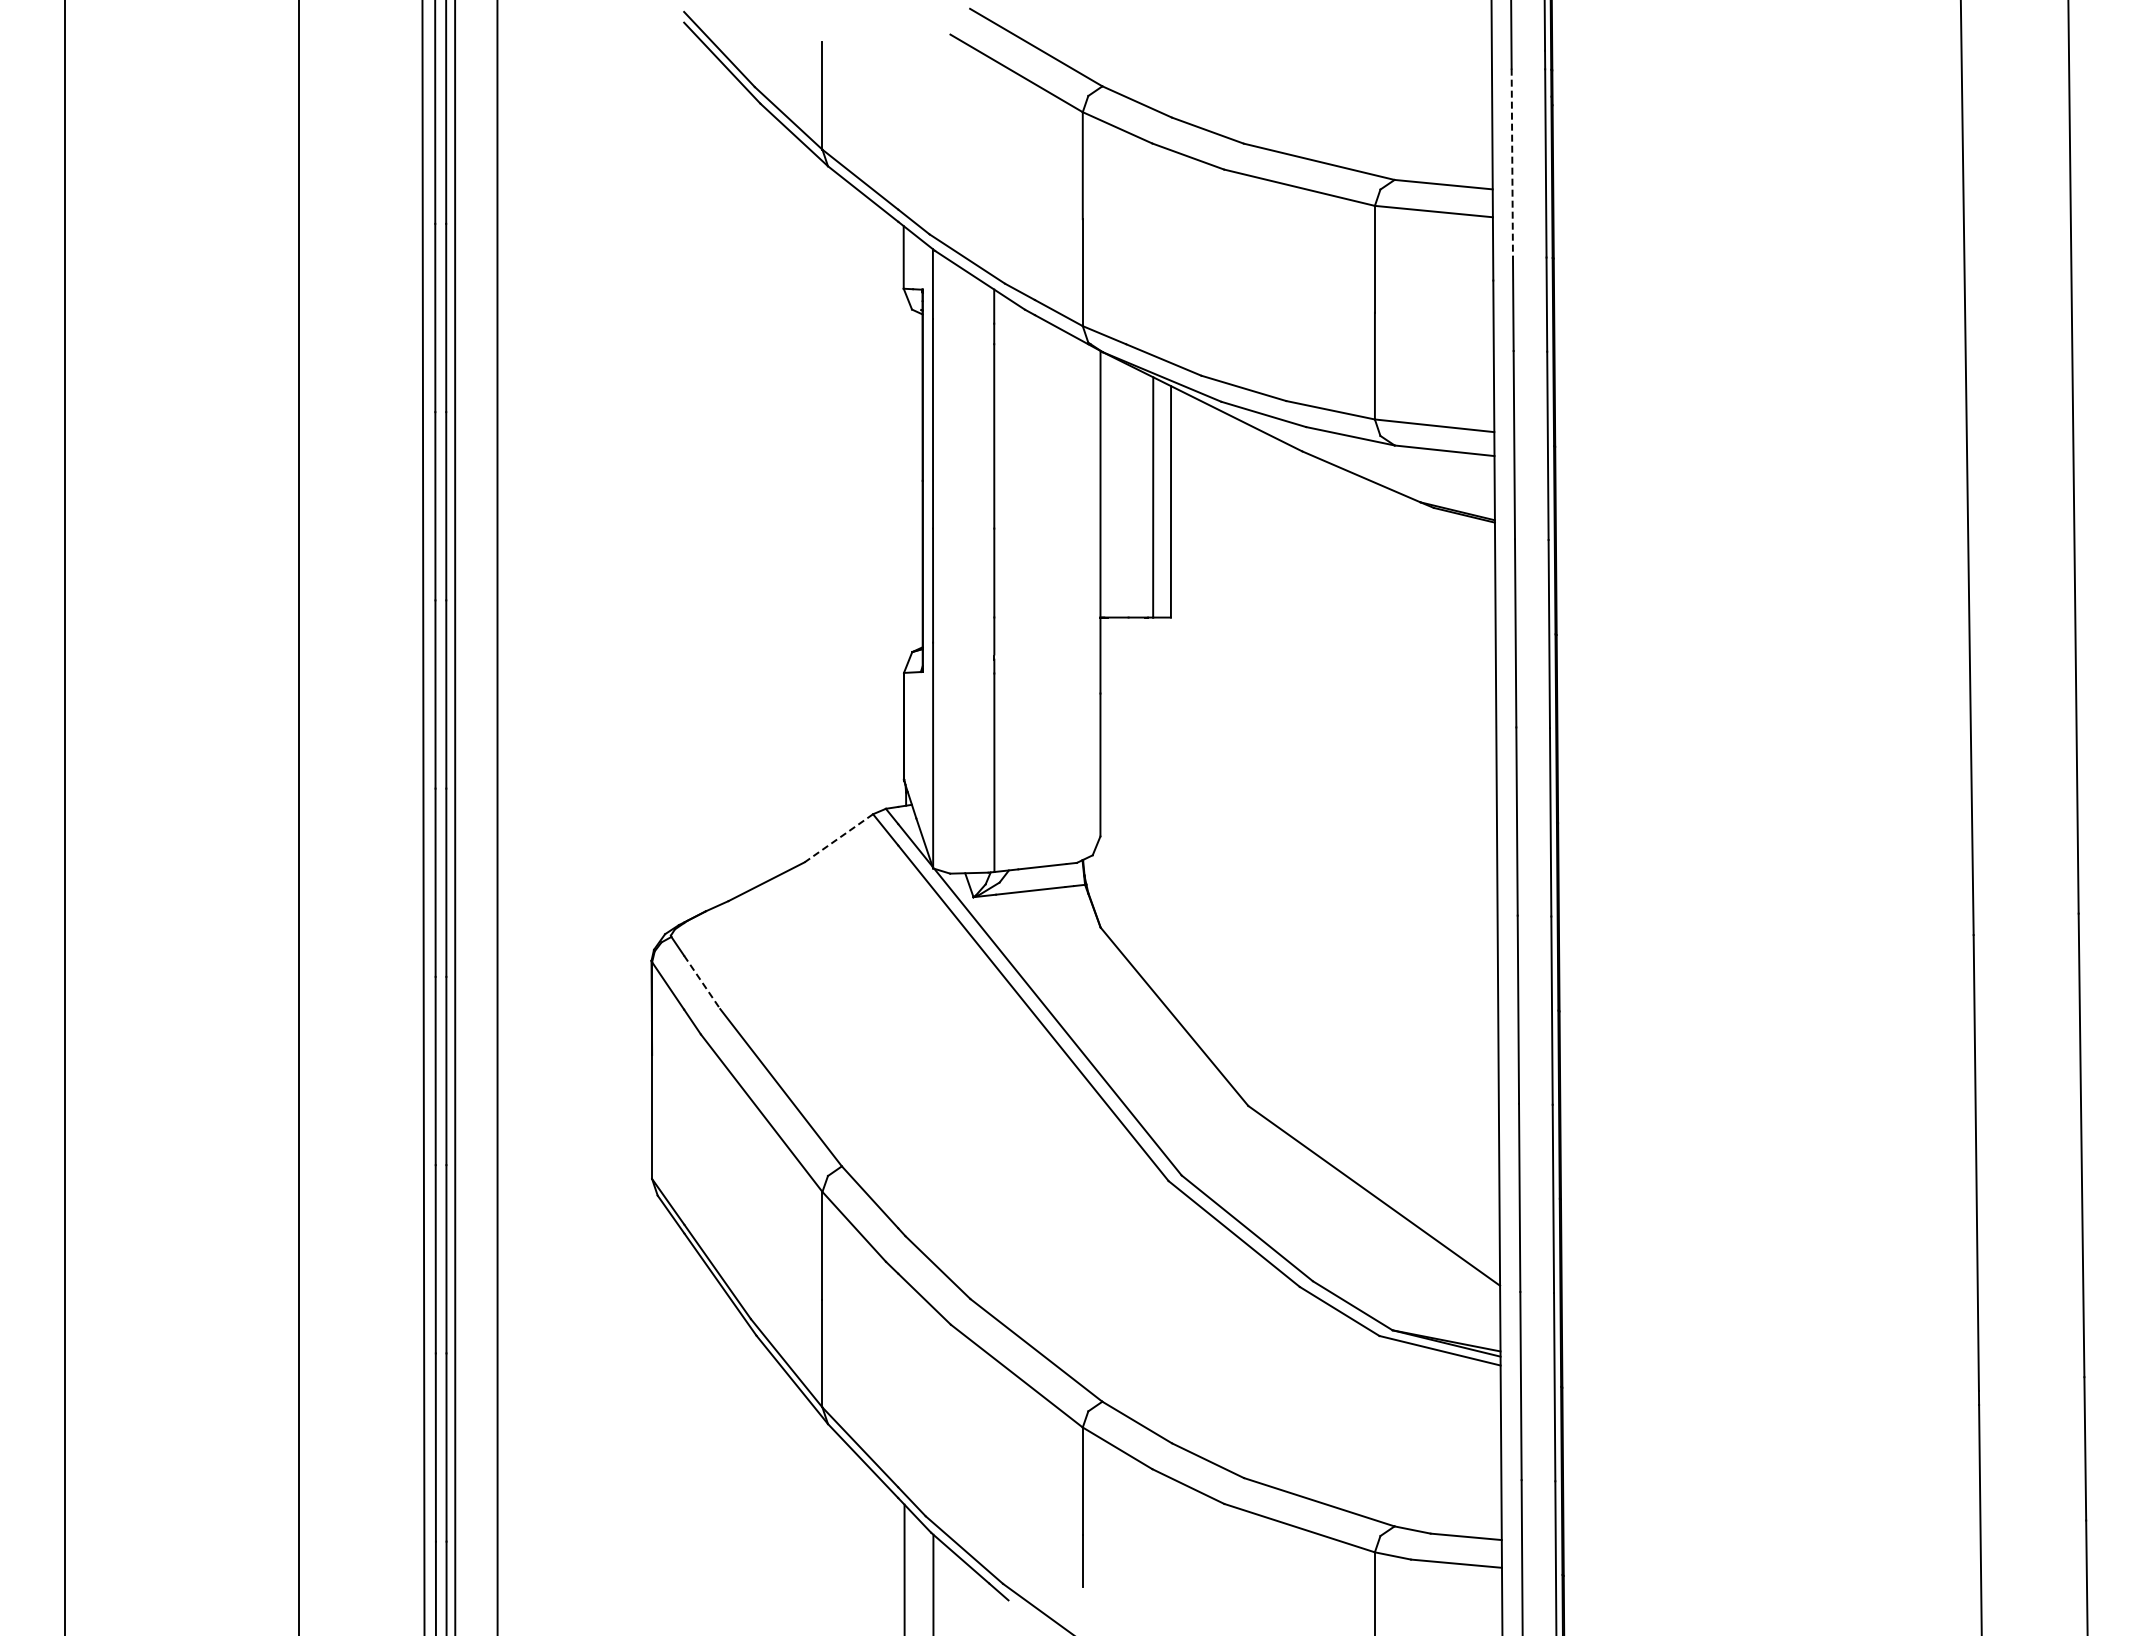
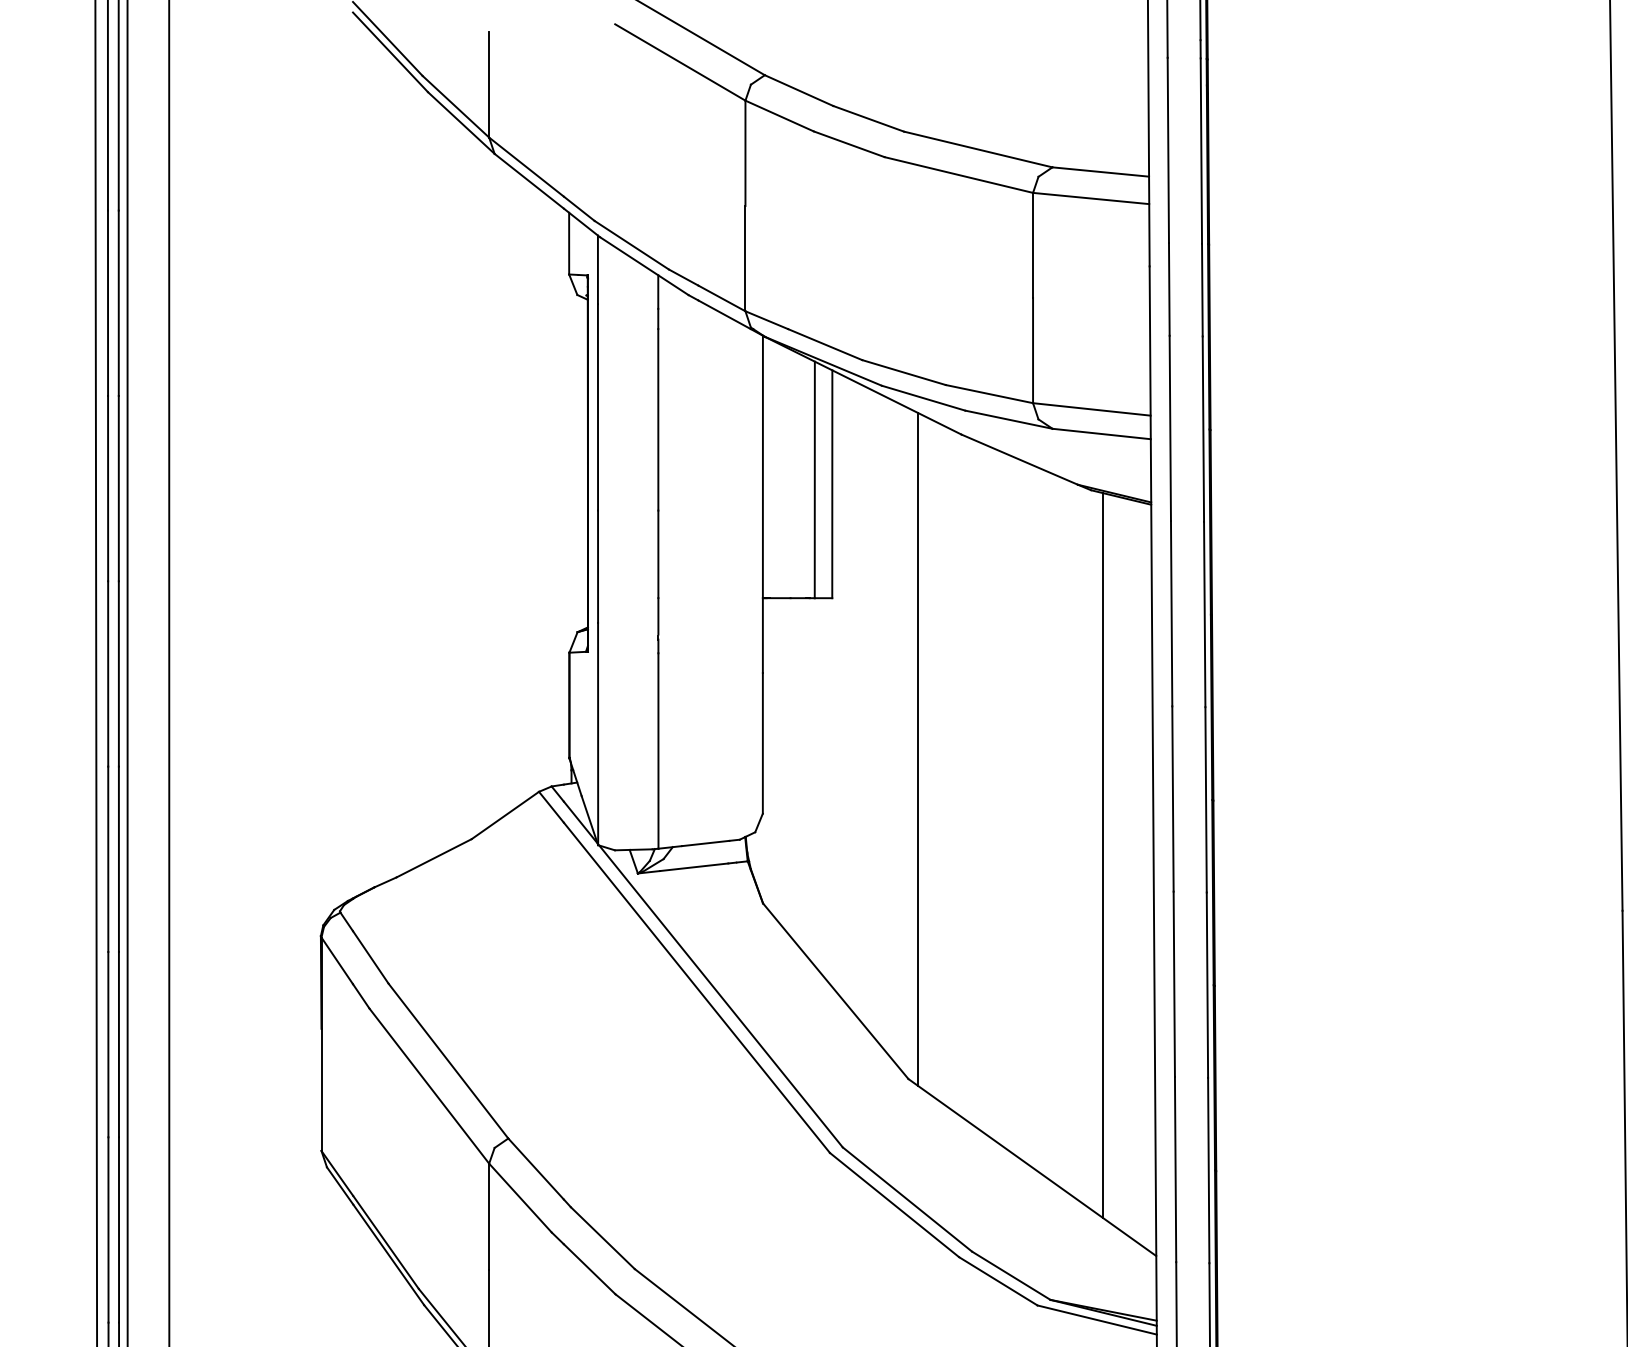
line: (1512, 163) -> (1168, 151), dashed -> solid
line: (1258, 770) -> (918, 748), added
line: (838, 838) -> (504, 815), dashed -> solid
line: (1446, 878) -> (1103, 855), added
line: (702, 982) -> (371, 957), dashed -> solid

